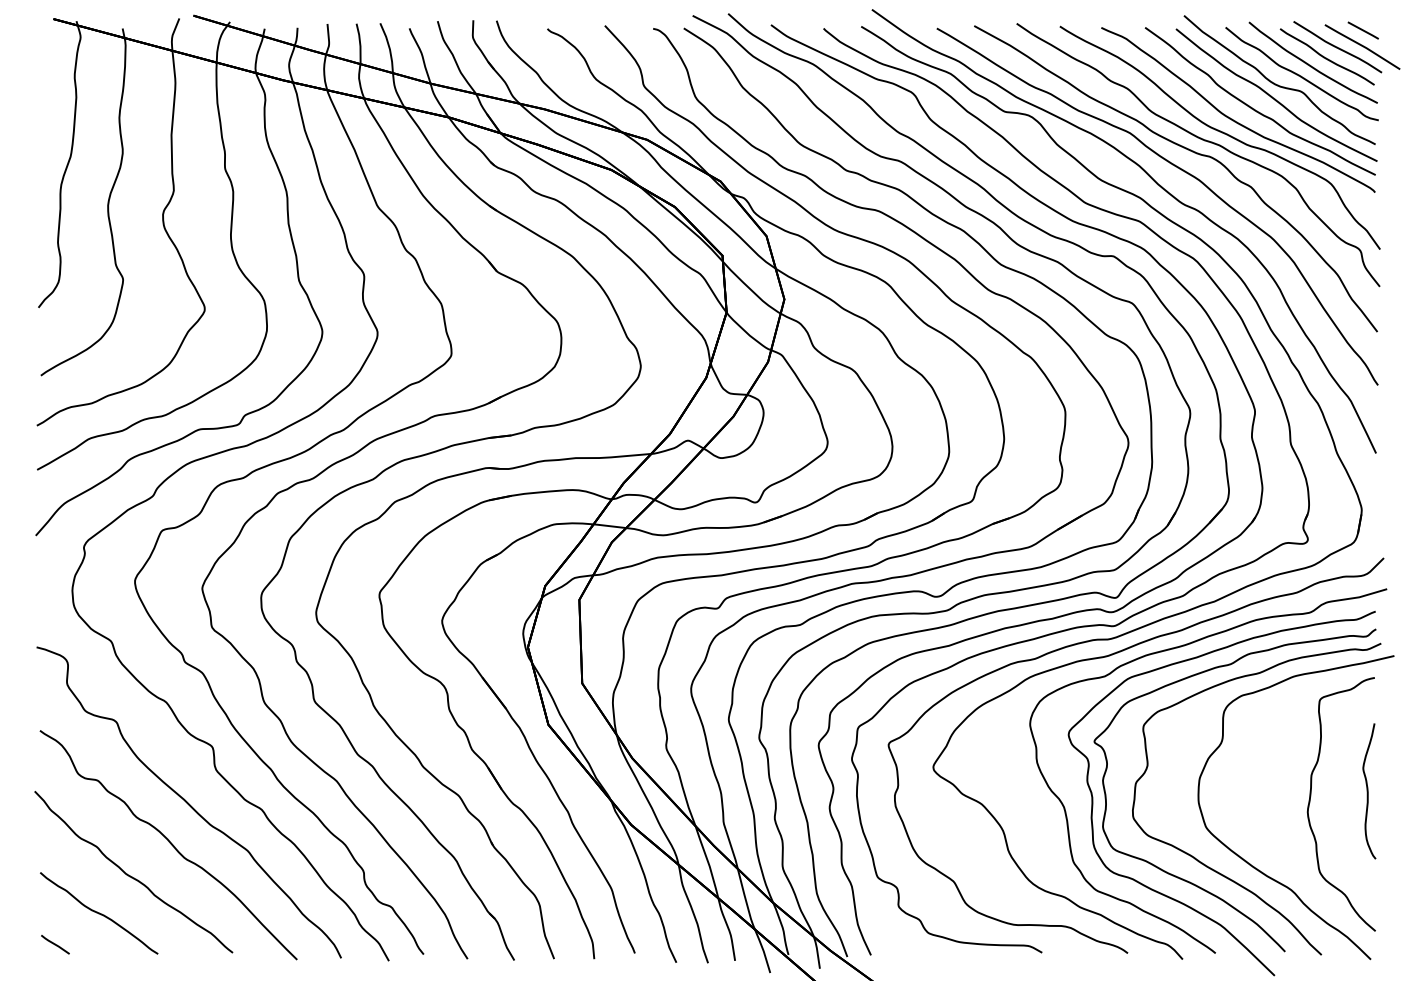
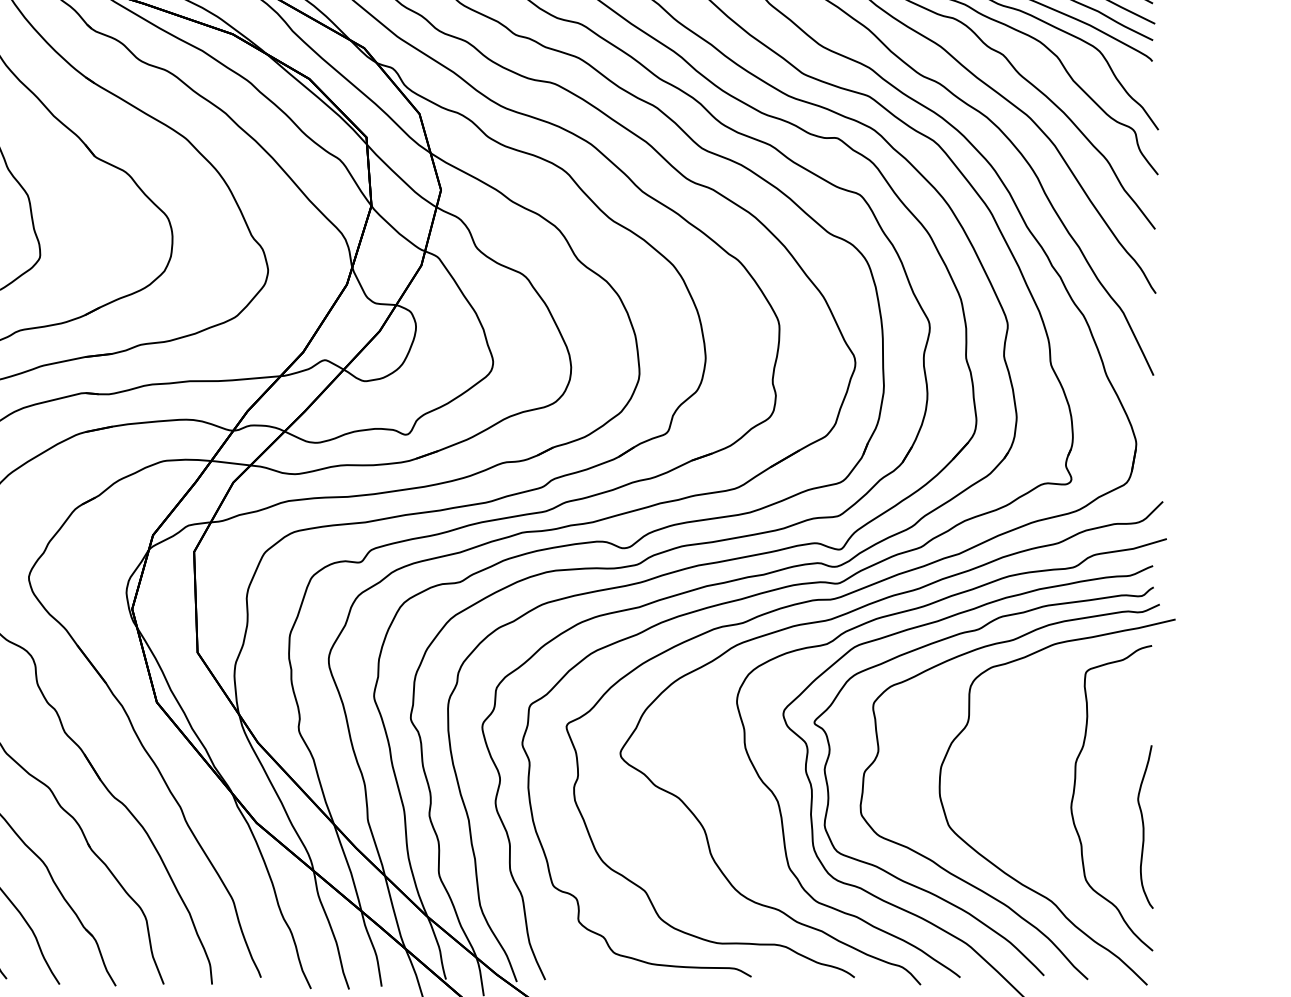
curve: (1368, 791) -> (1144, 827), moved

